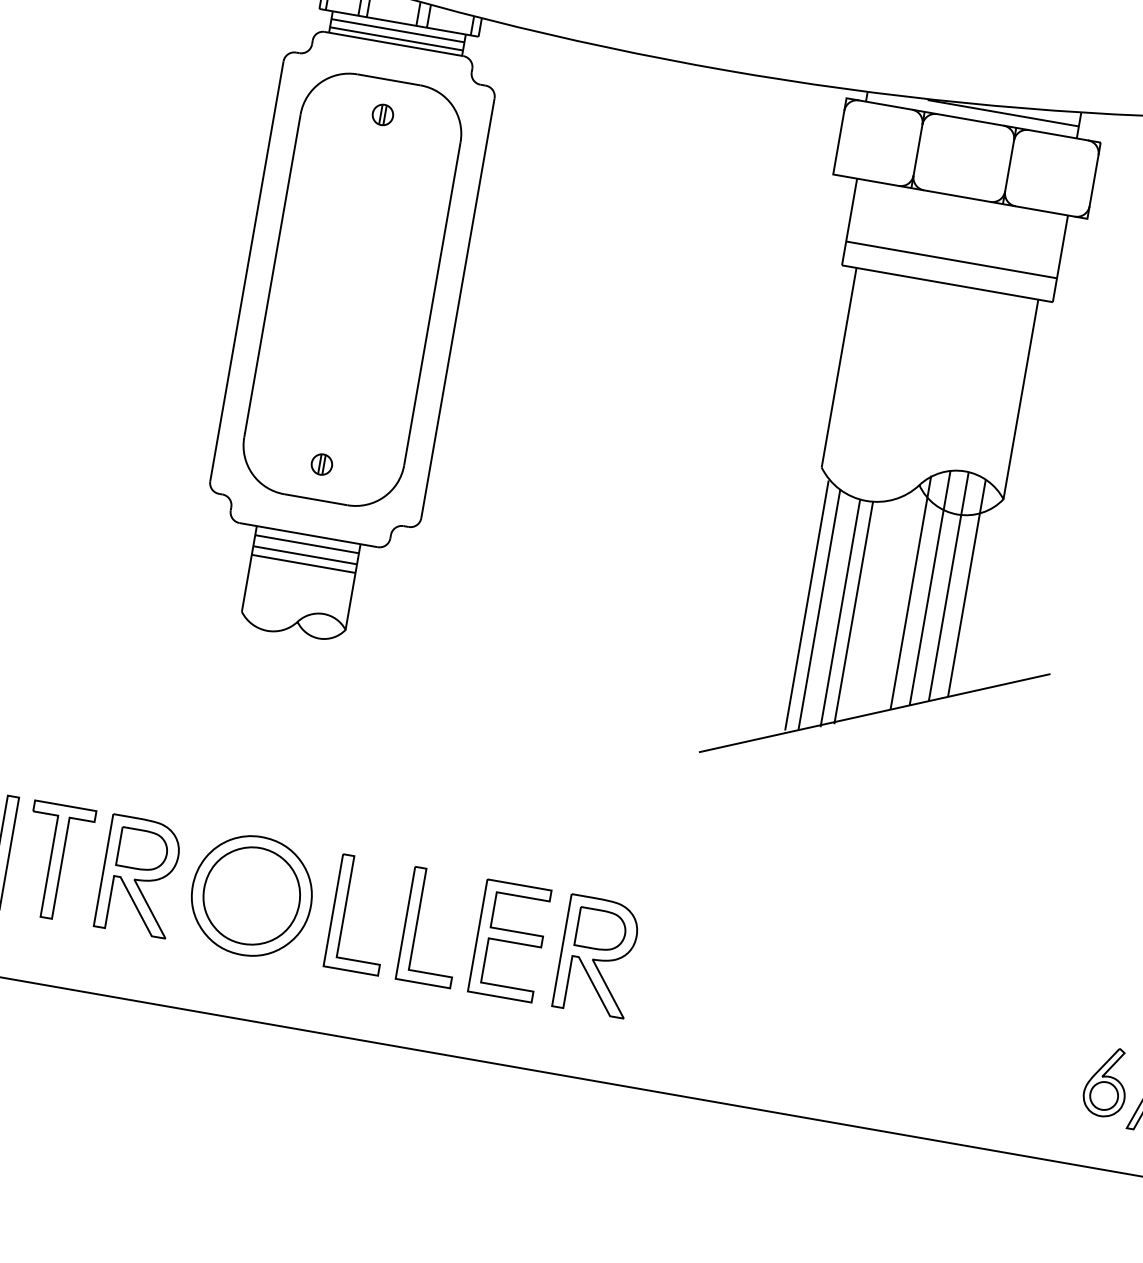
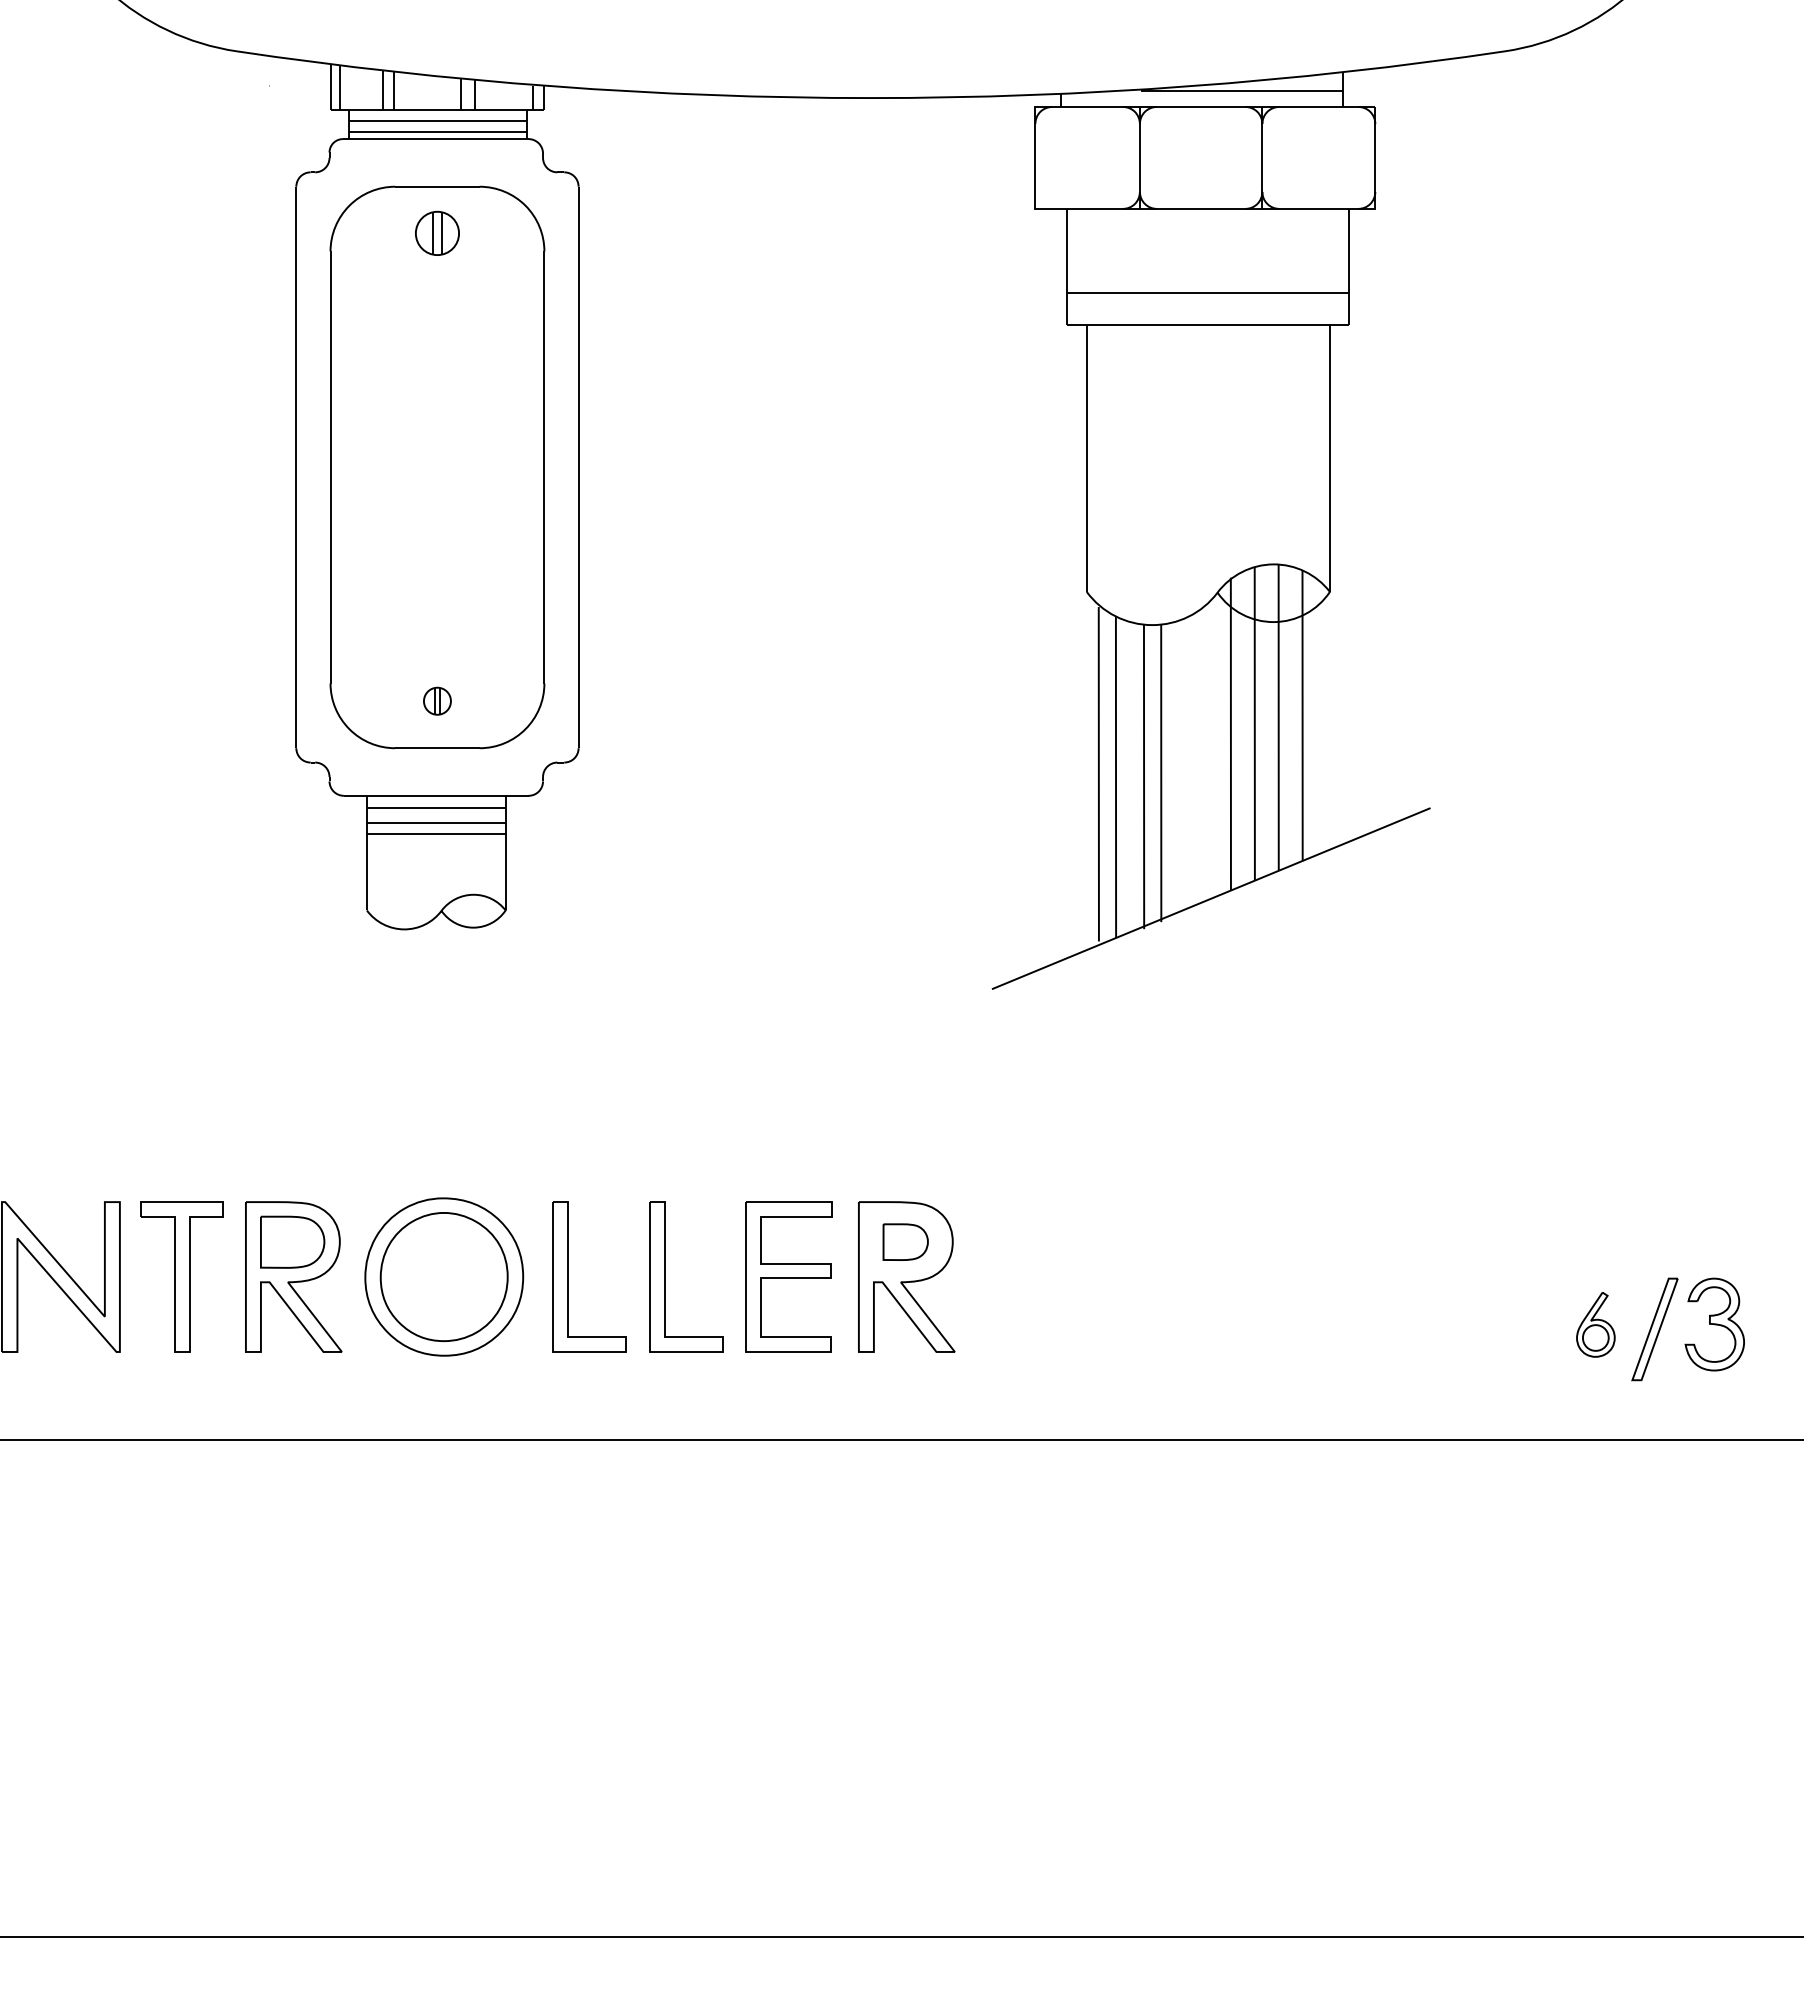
part: (382, 114) -> (437, 233), size x1.6
part: (601, 929) -> (905, 1241), size x0.7
part: (1106, 1081) -> (1595, 1324), size x0.7

